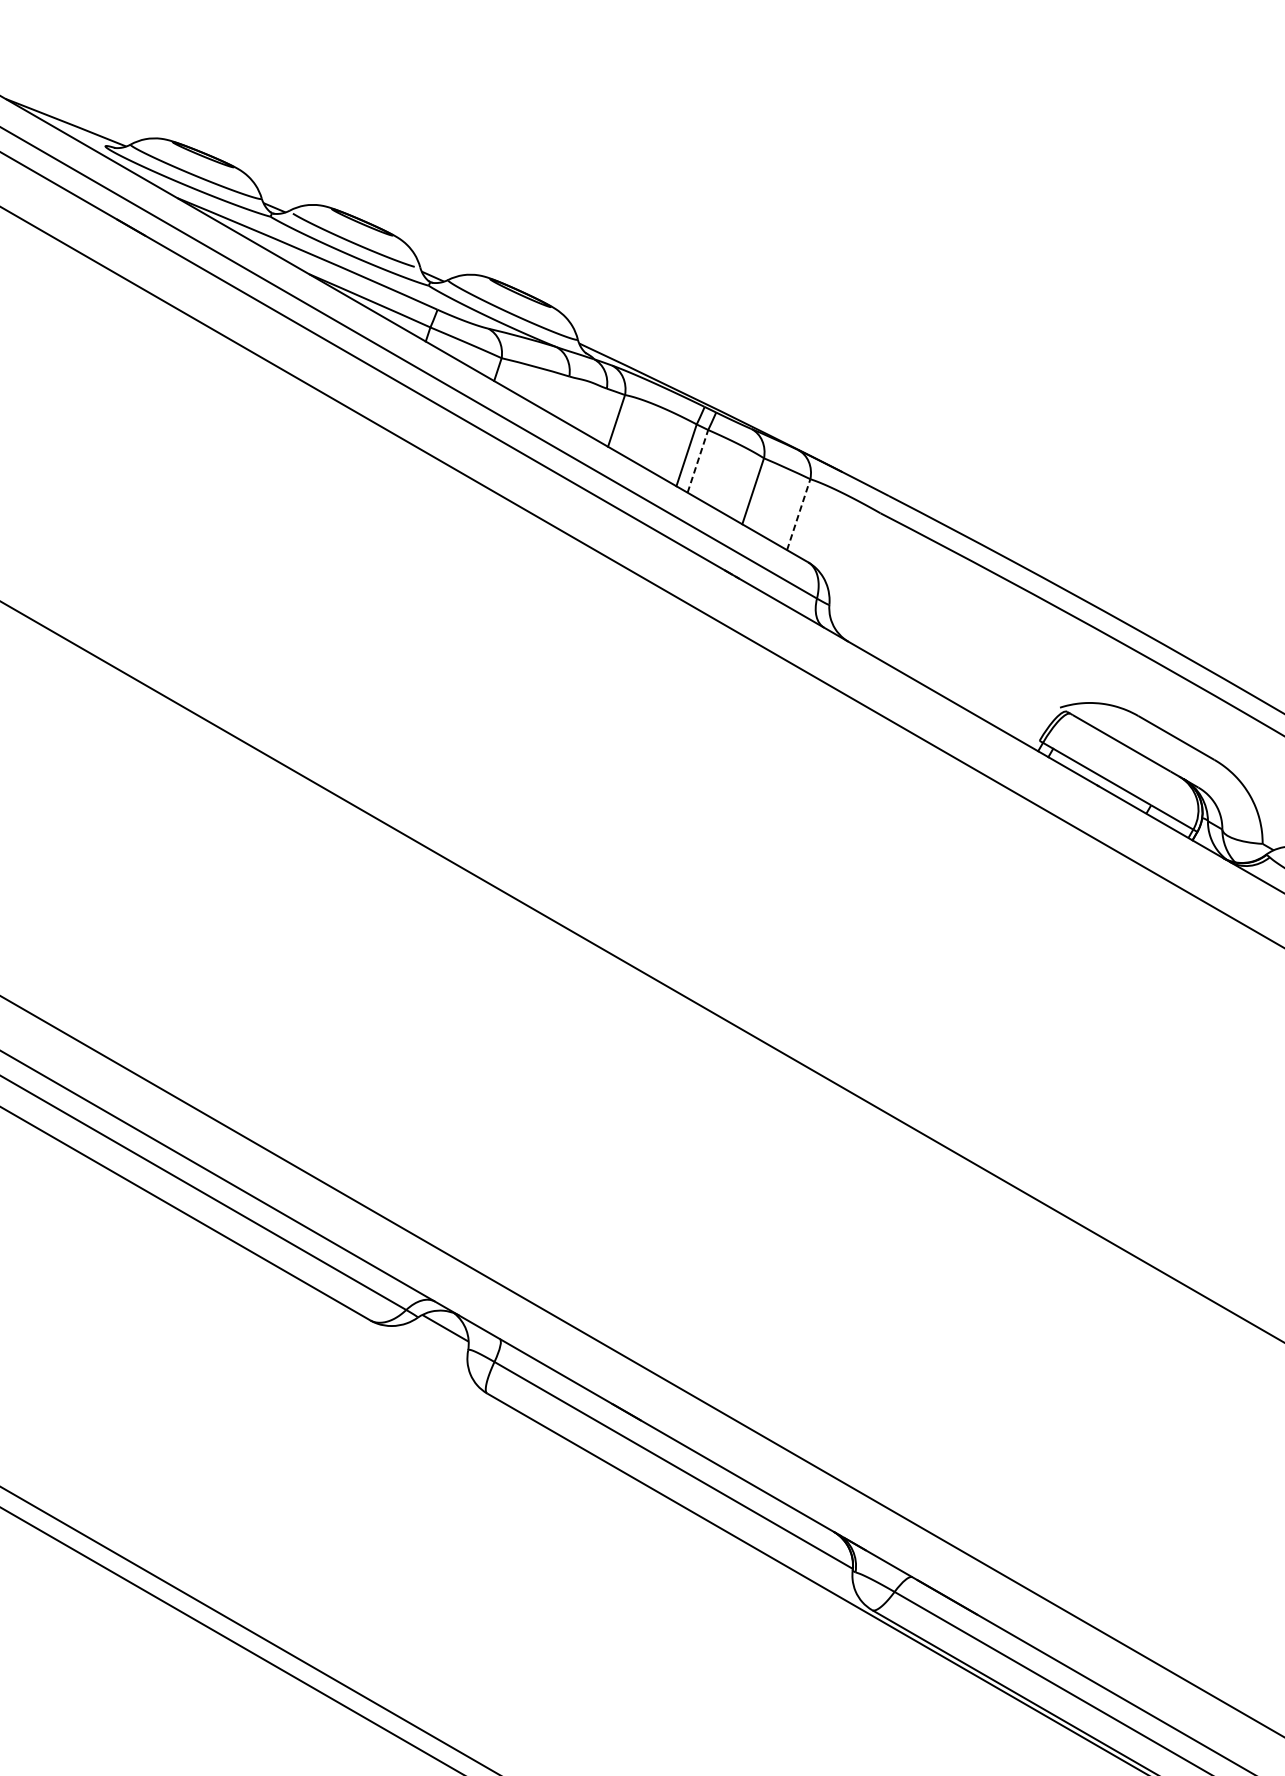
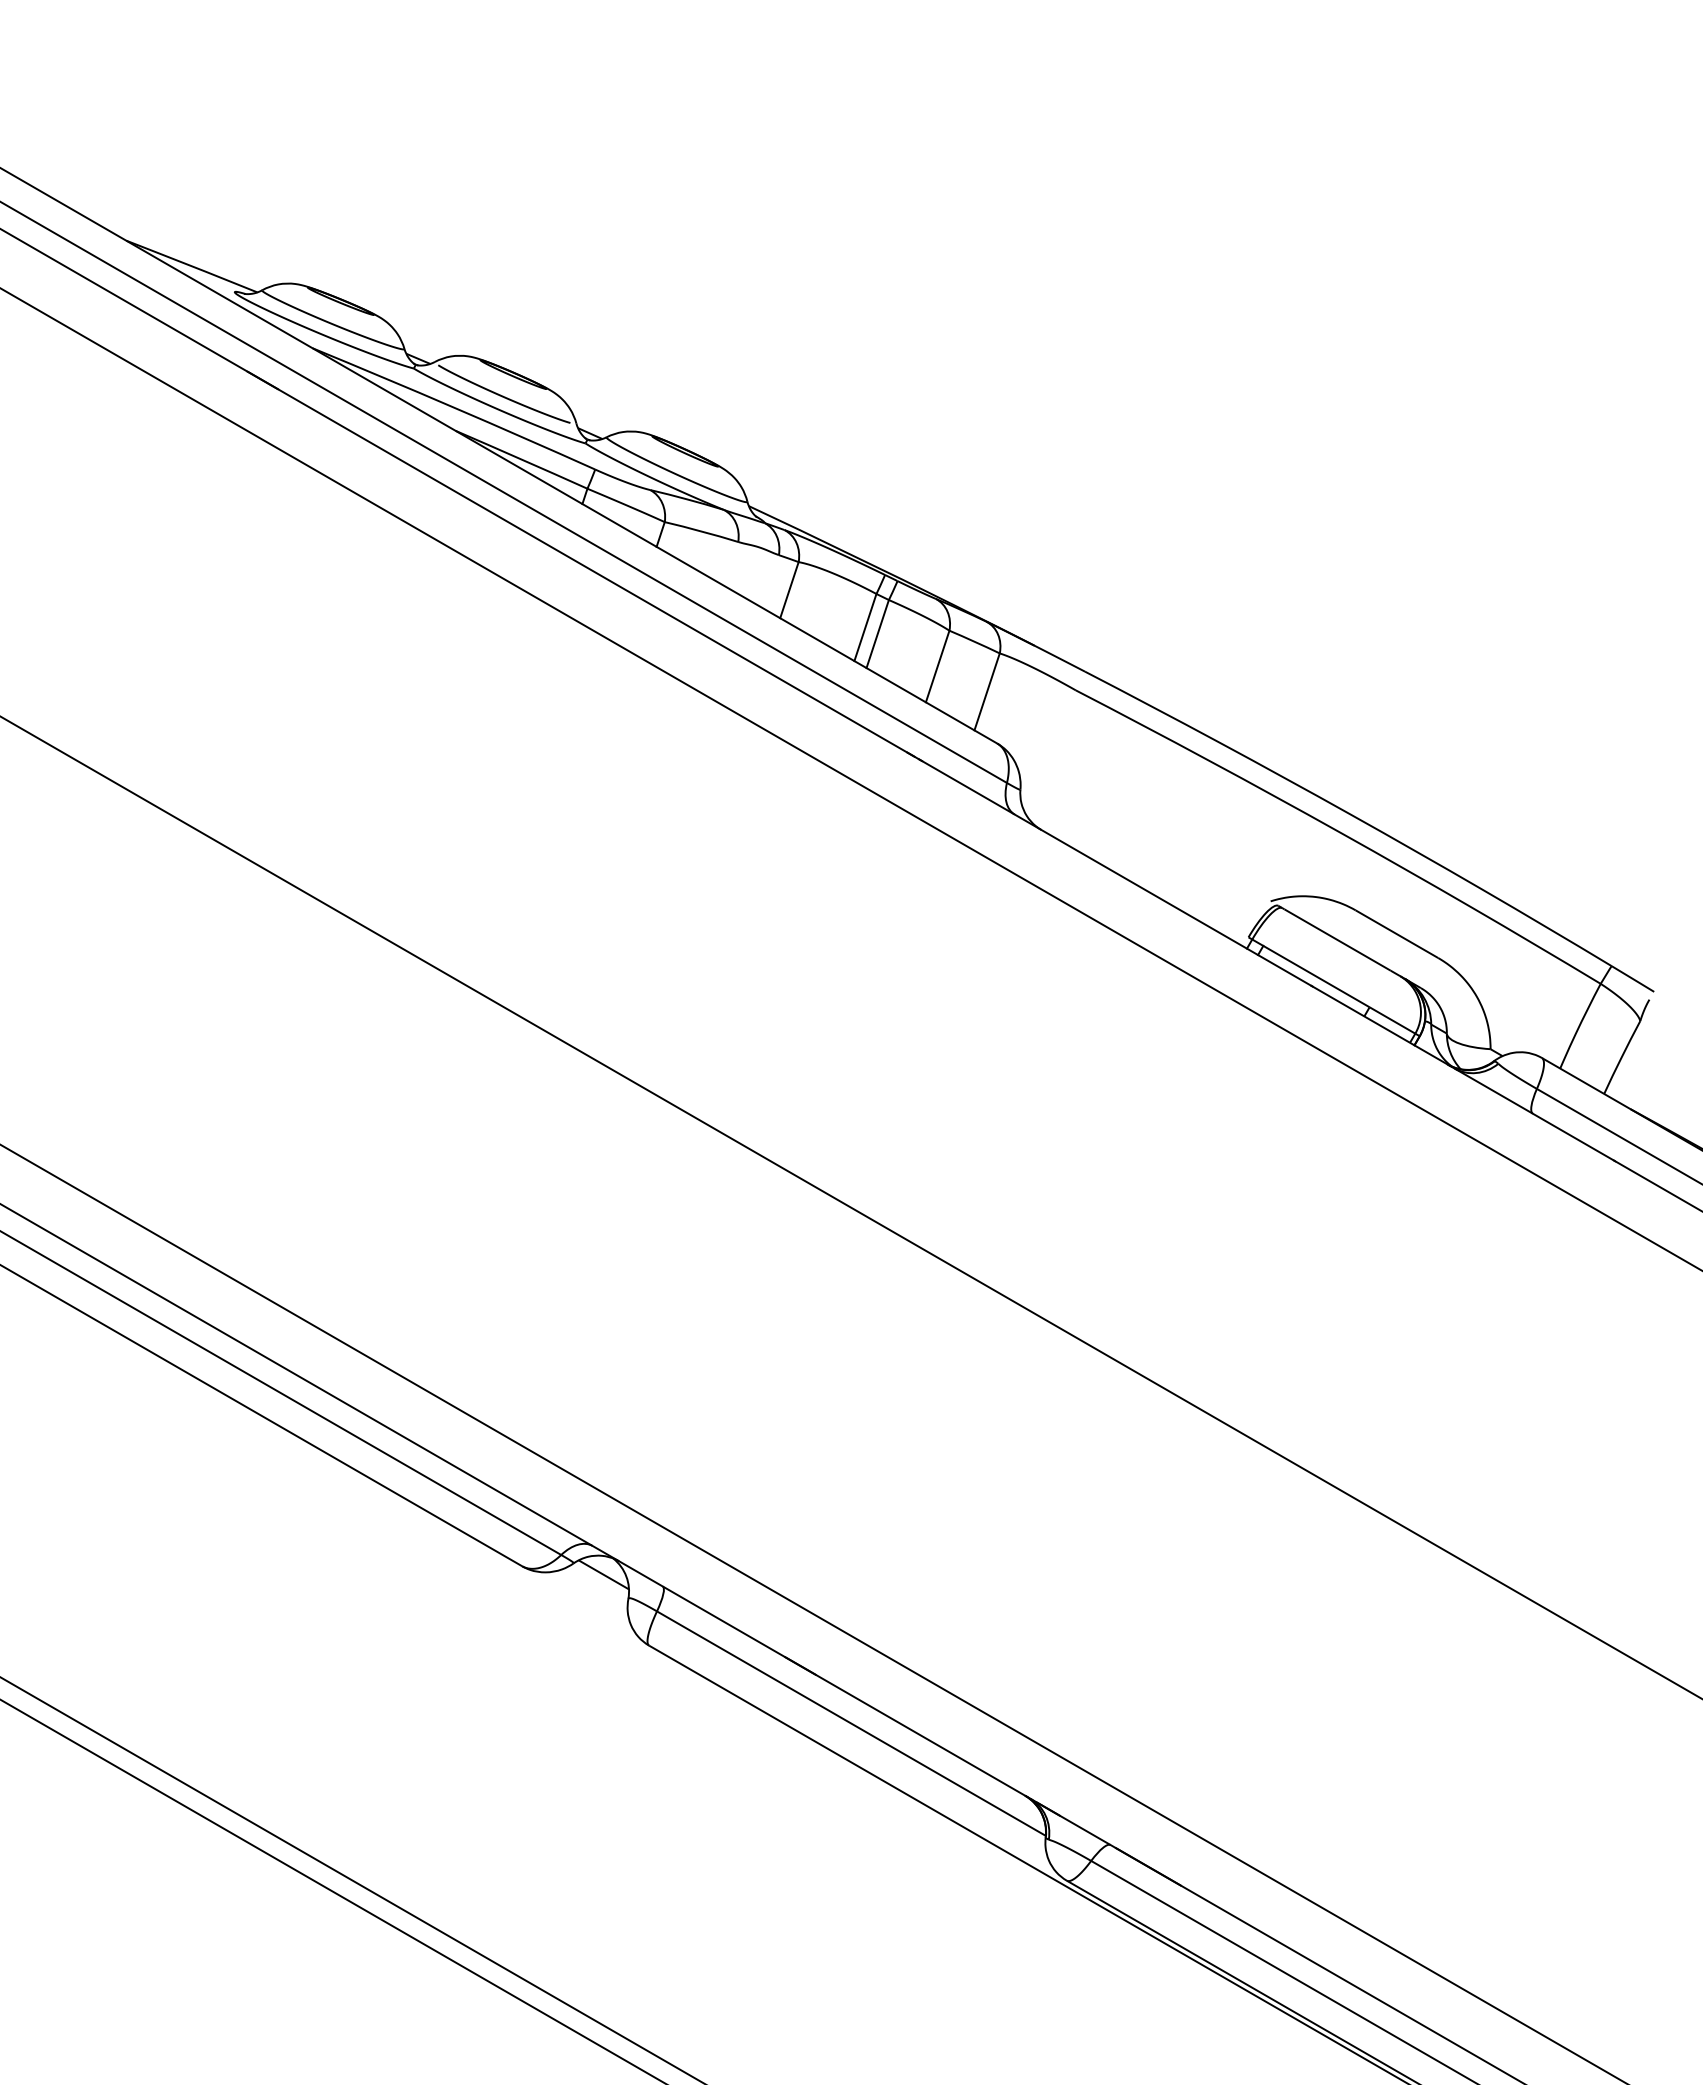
line: (697, 461) -> (877, 634), dashed -> solid
line: (799, 514) -> (987, 691), dashed -> solid

